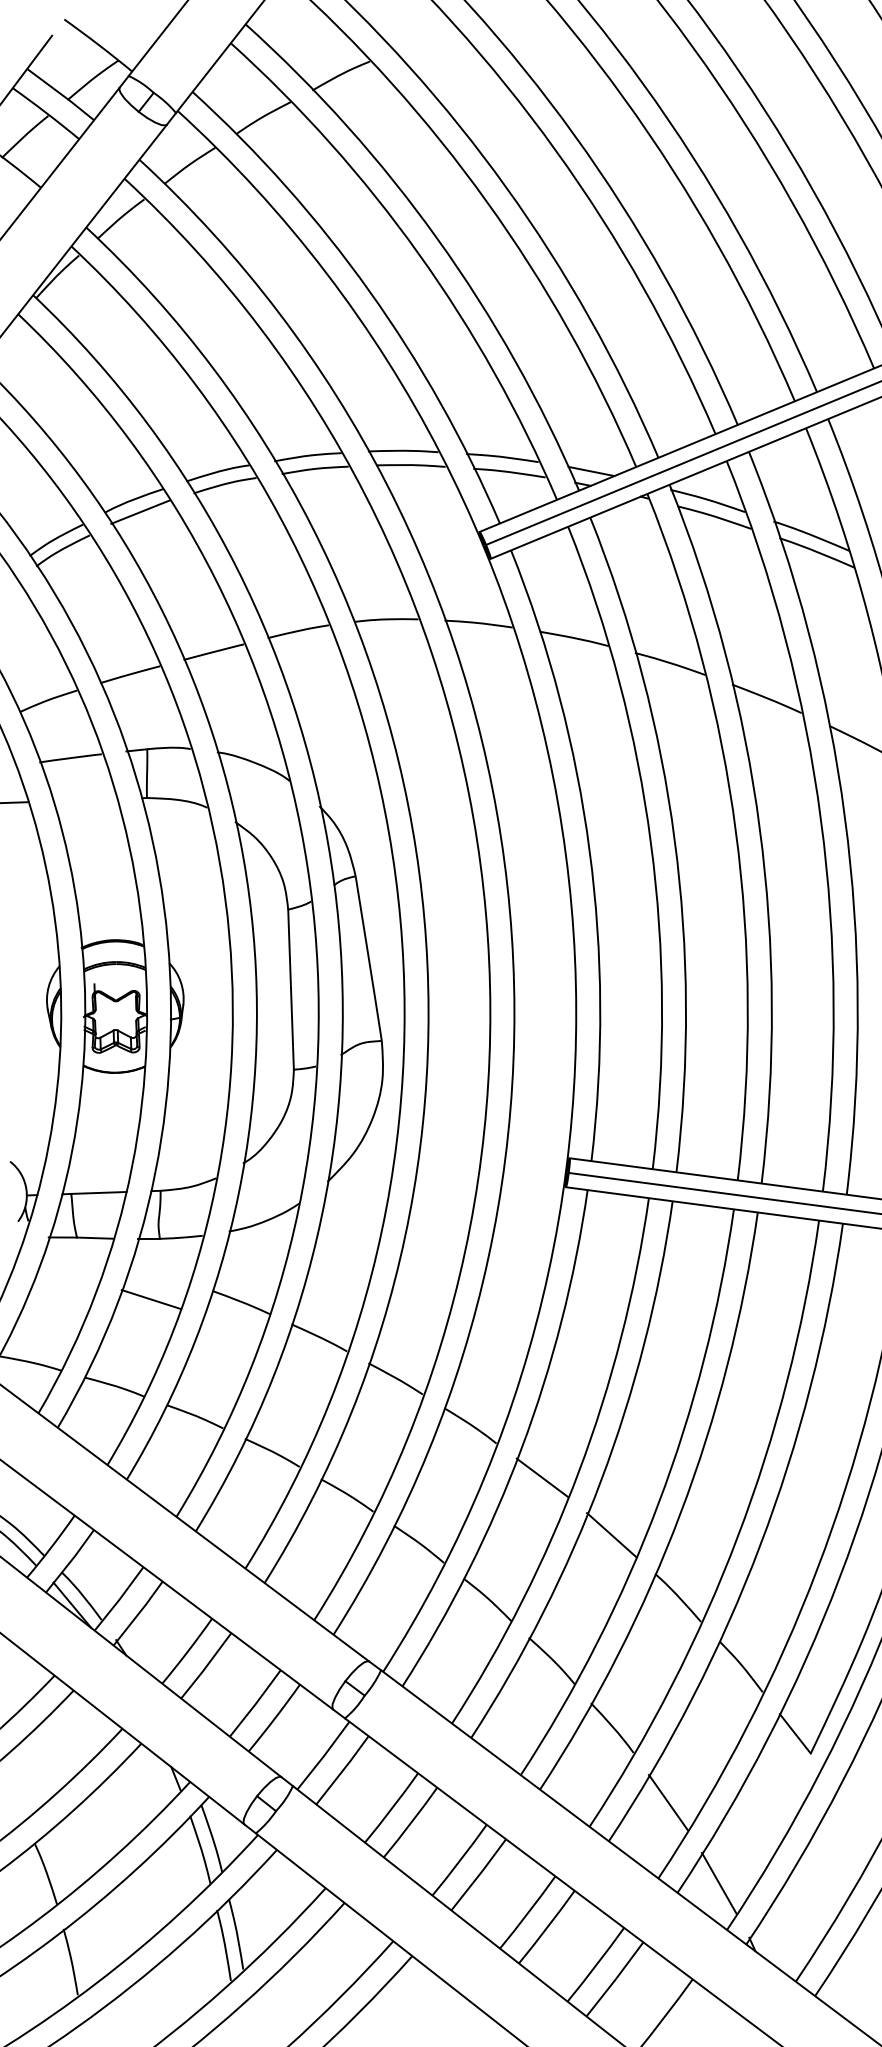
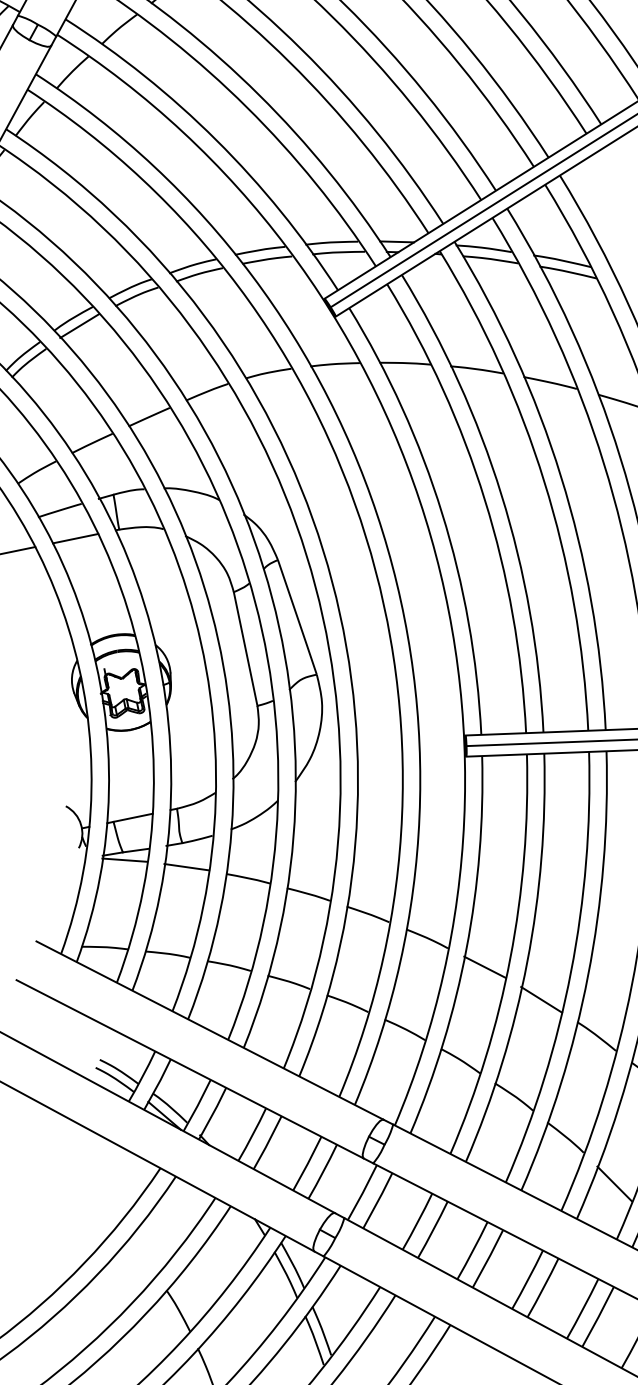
line: (85, 800) -> (75, 538), added
line: (77, 1248) -> (124, 860), added
line: (151, 1299) -> (186, 867), moved

